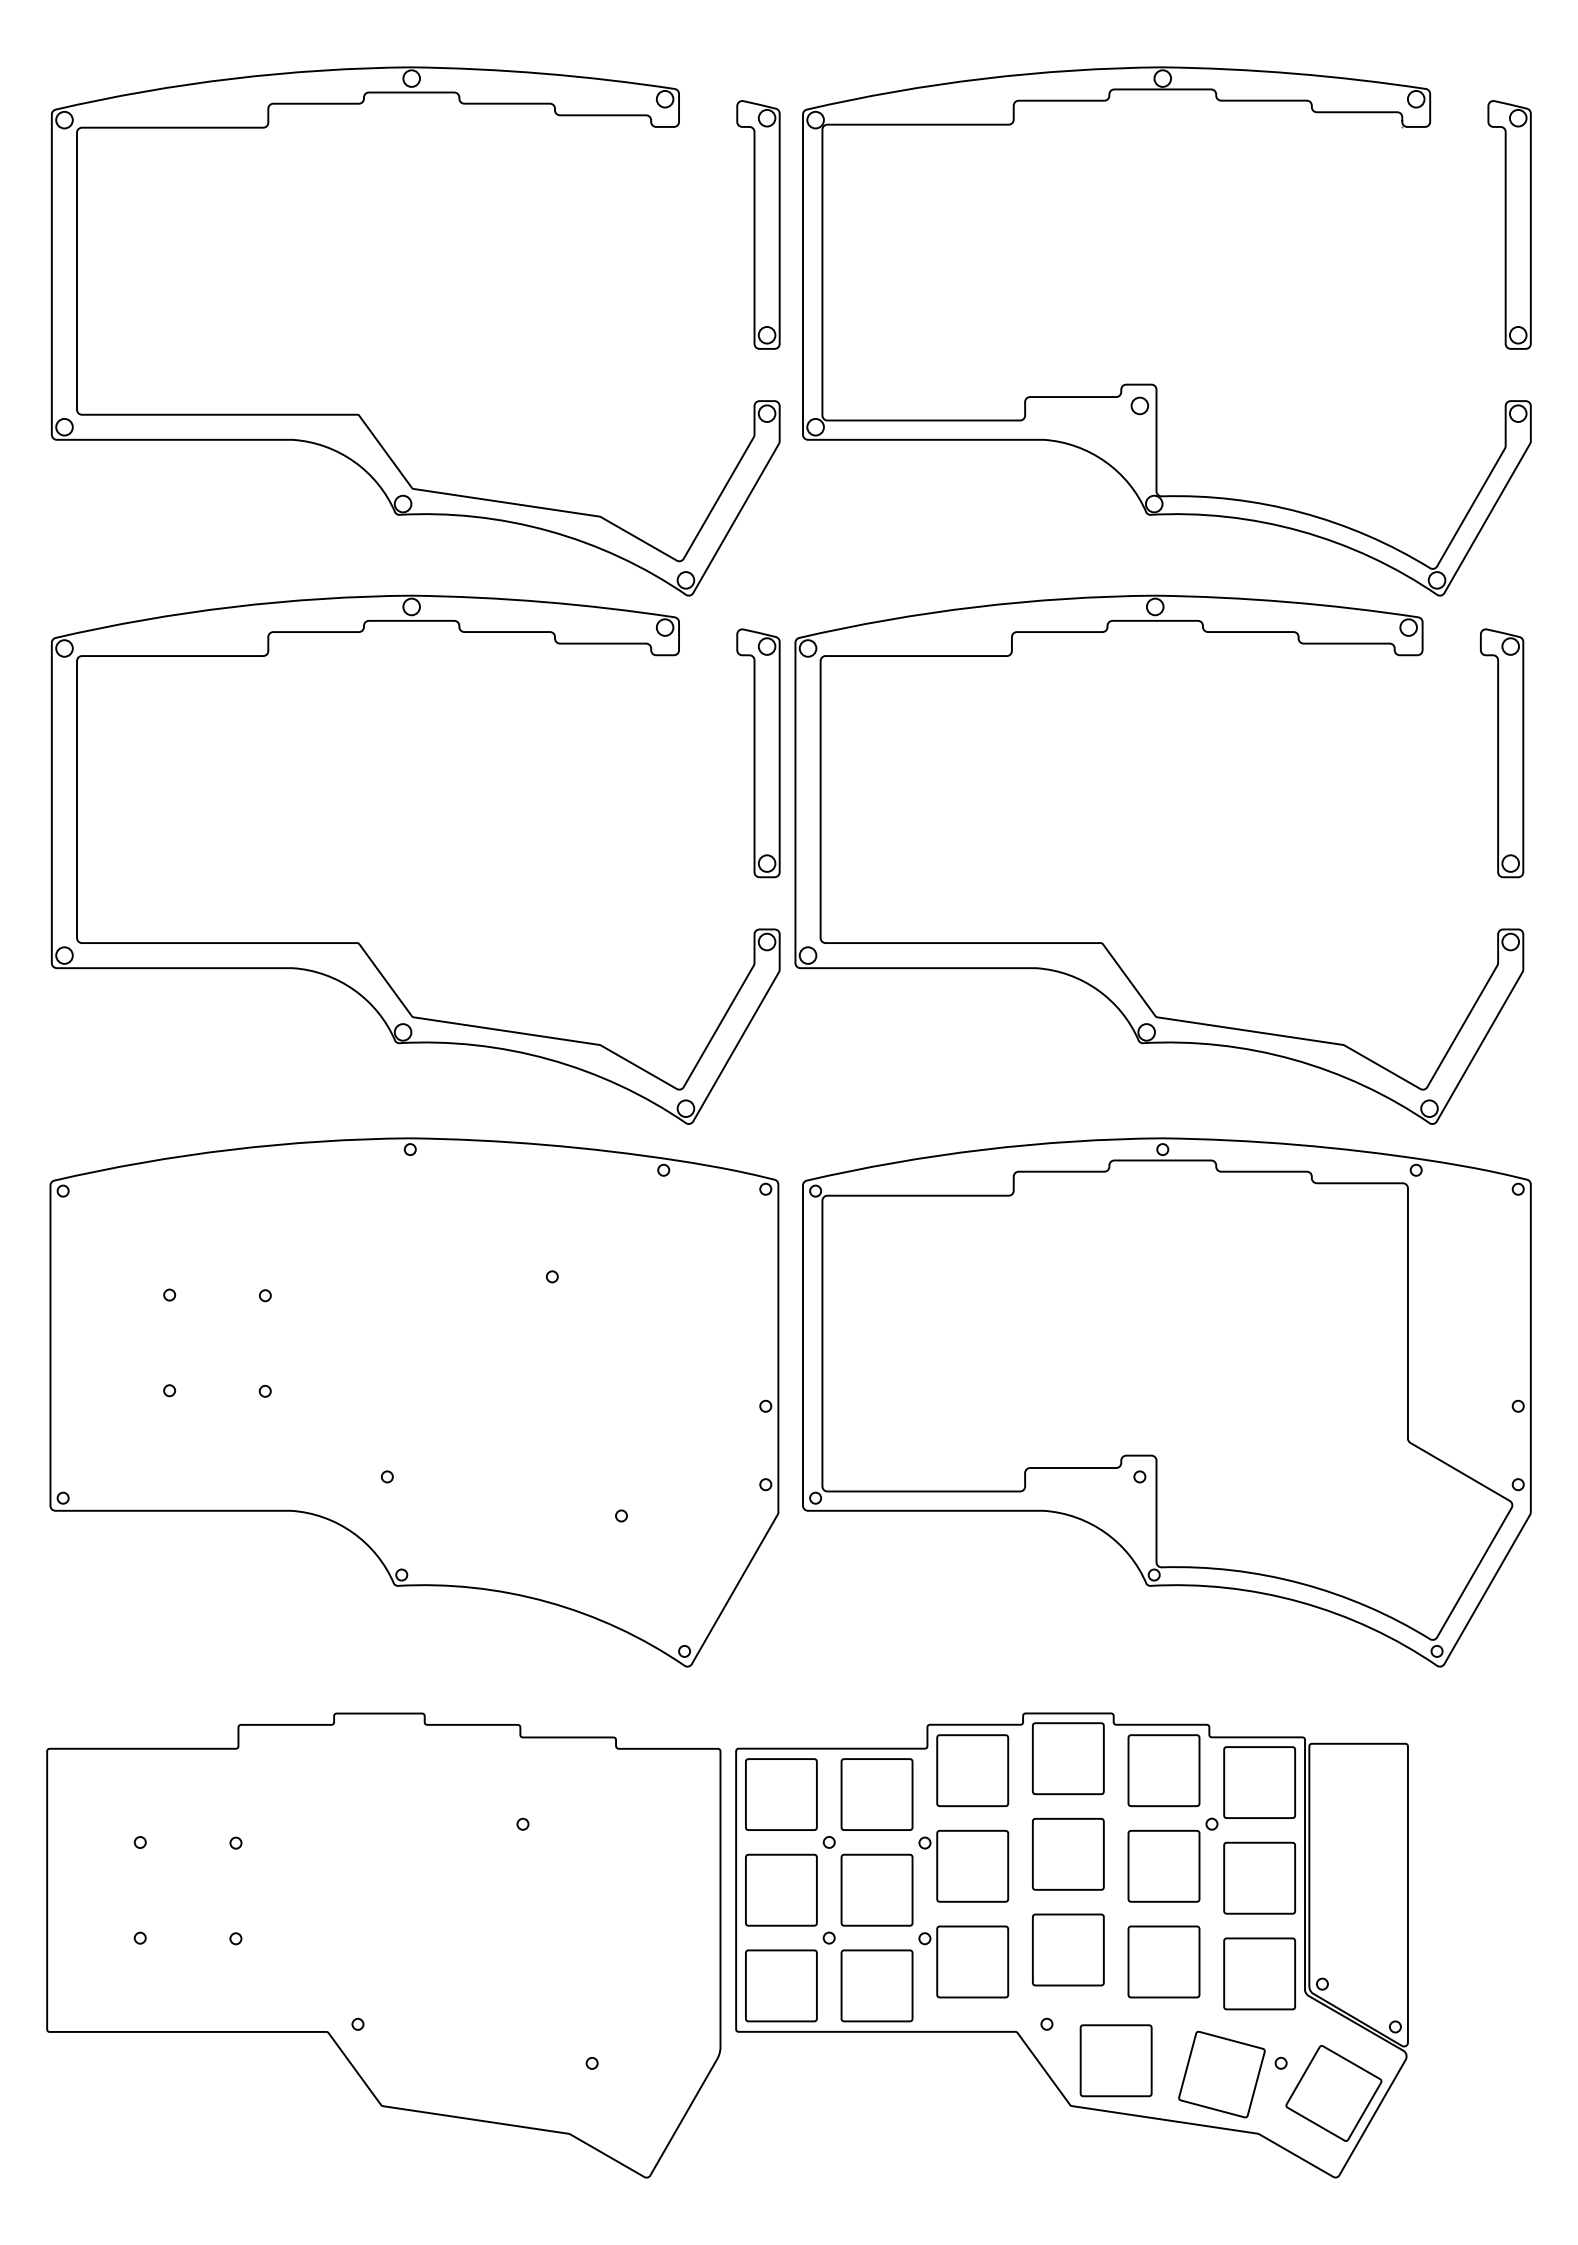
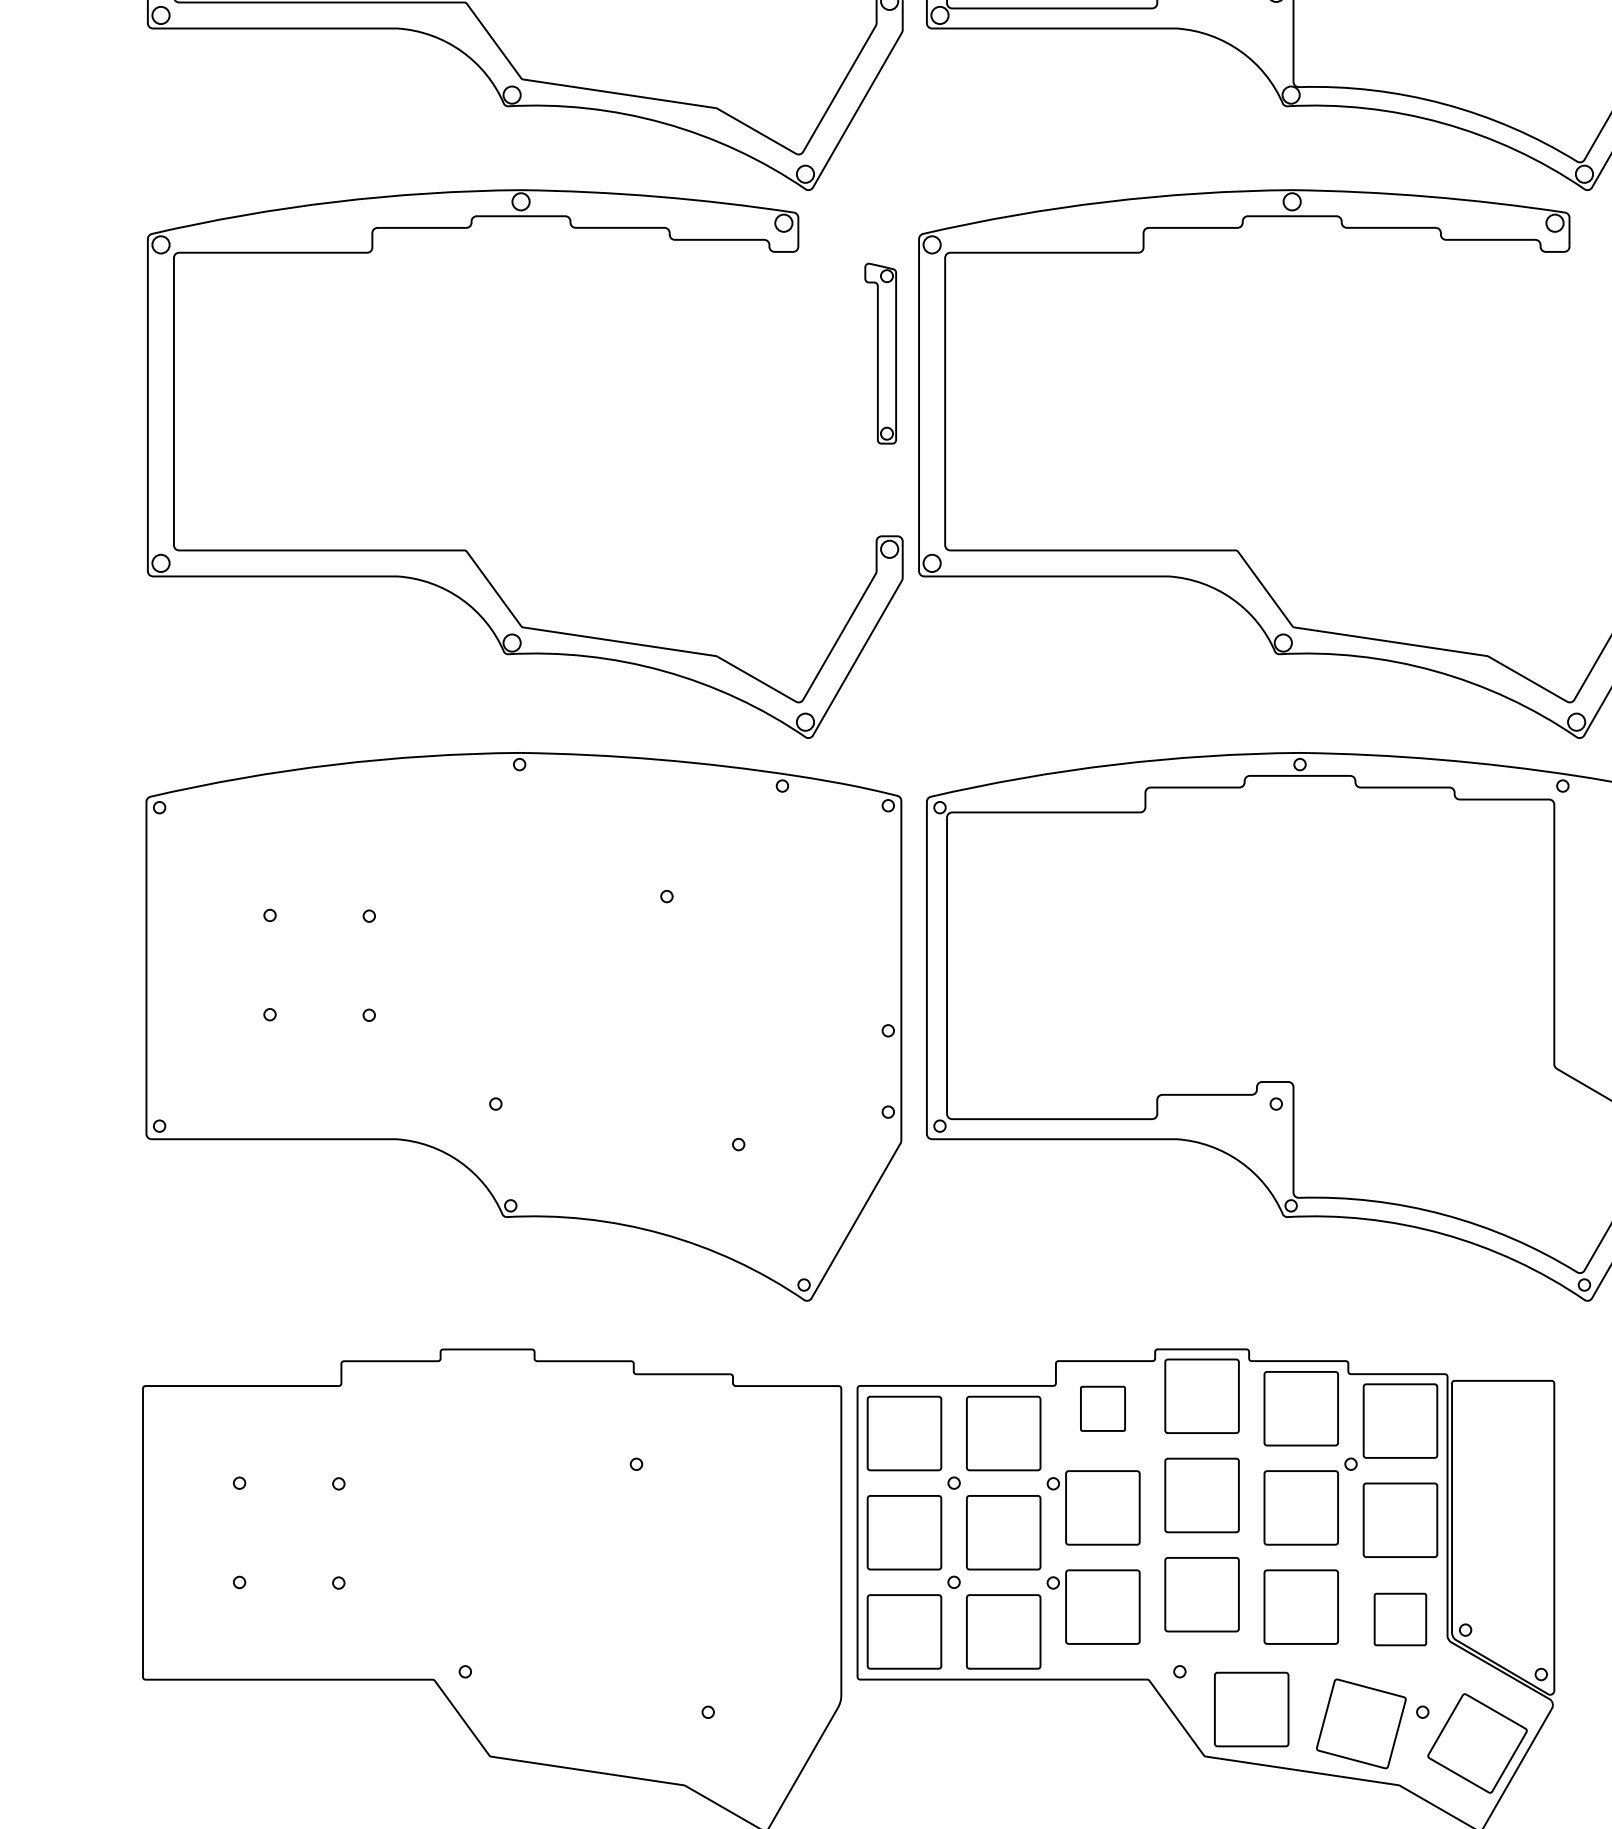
part: (758, 753) -> (880, 353), size x0.7
part: (972, 1770) -> (1102, 1408), size x0.6
part: (1259, 1973) -> (1400, 1619), size x0.7

